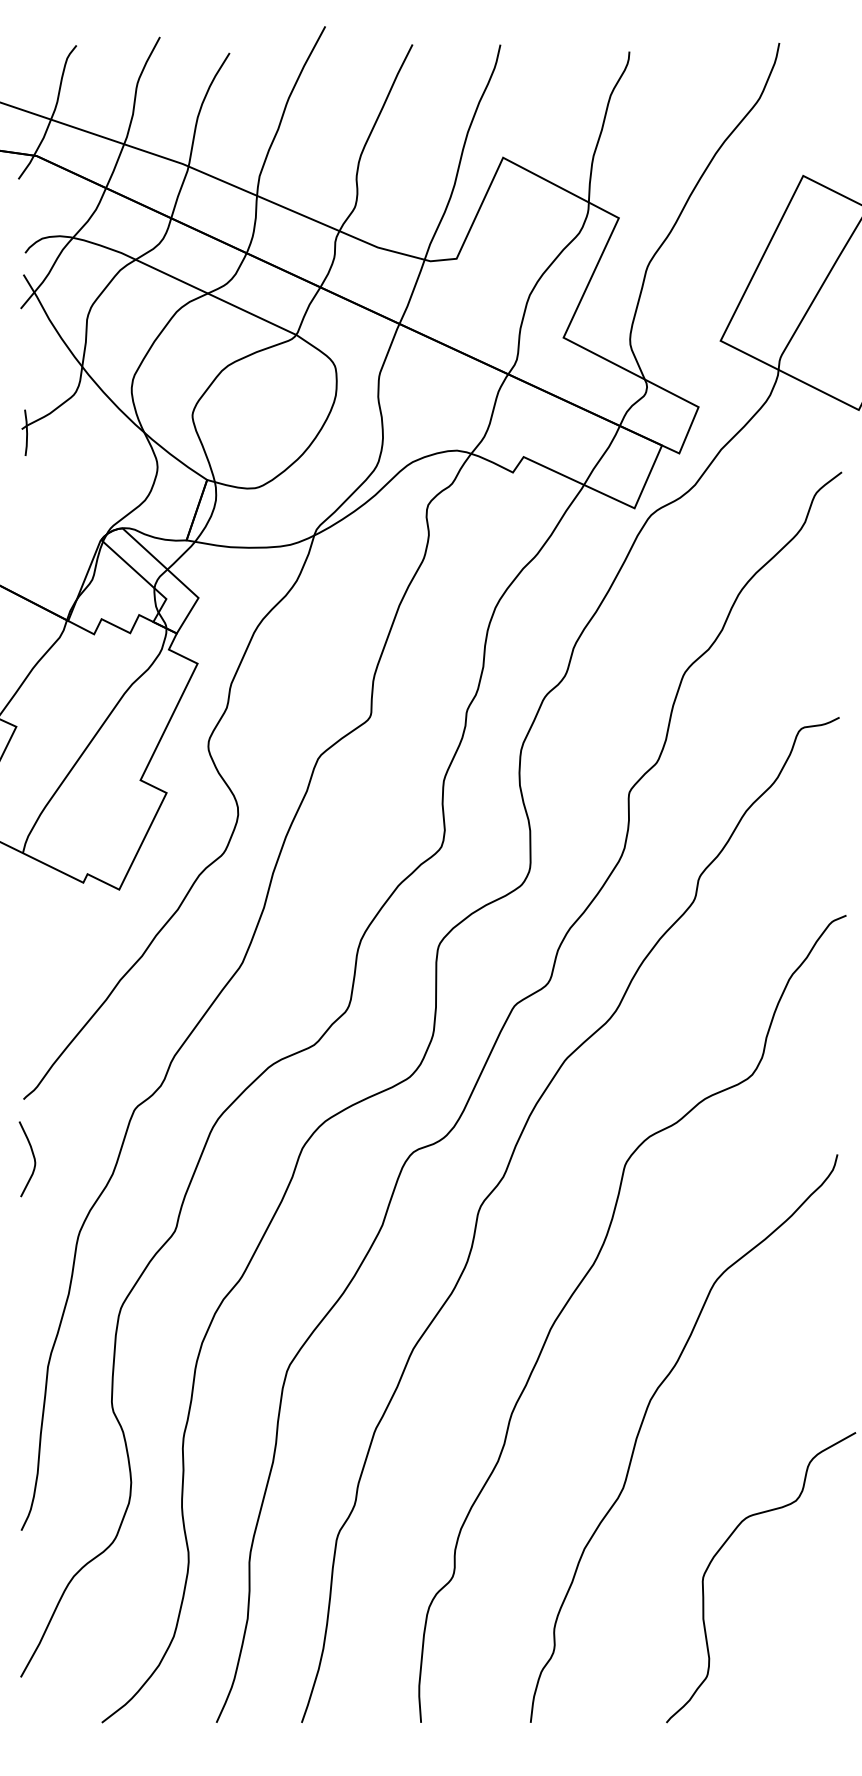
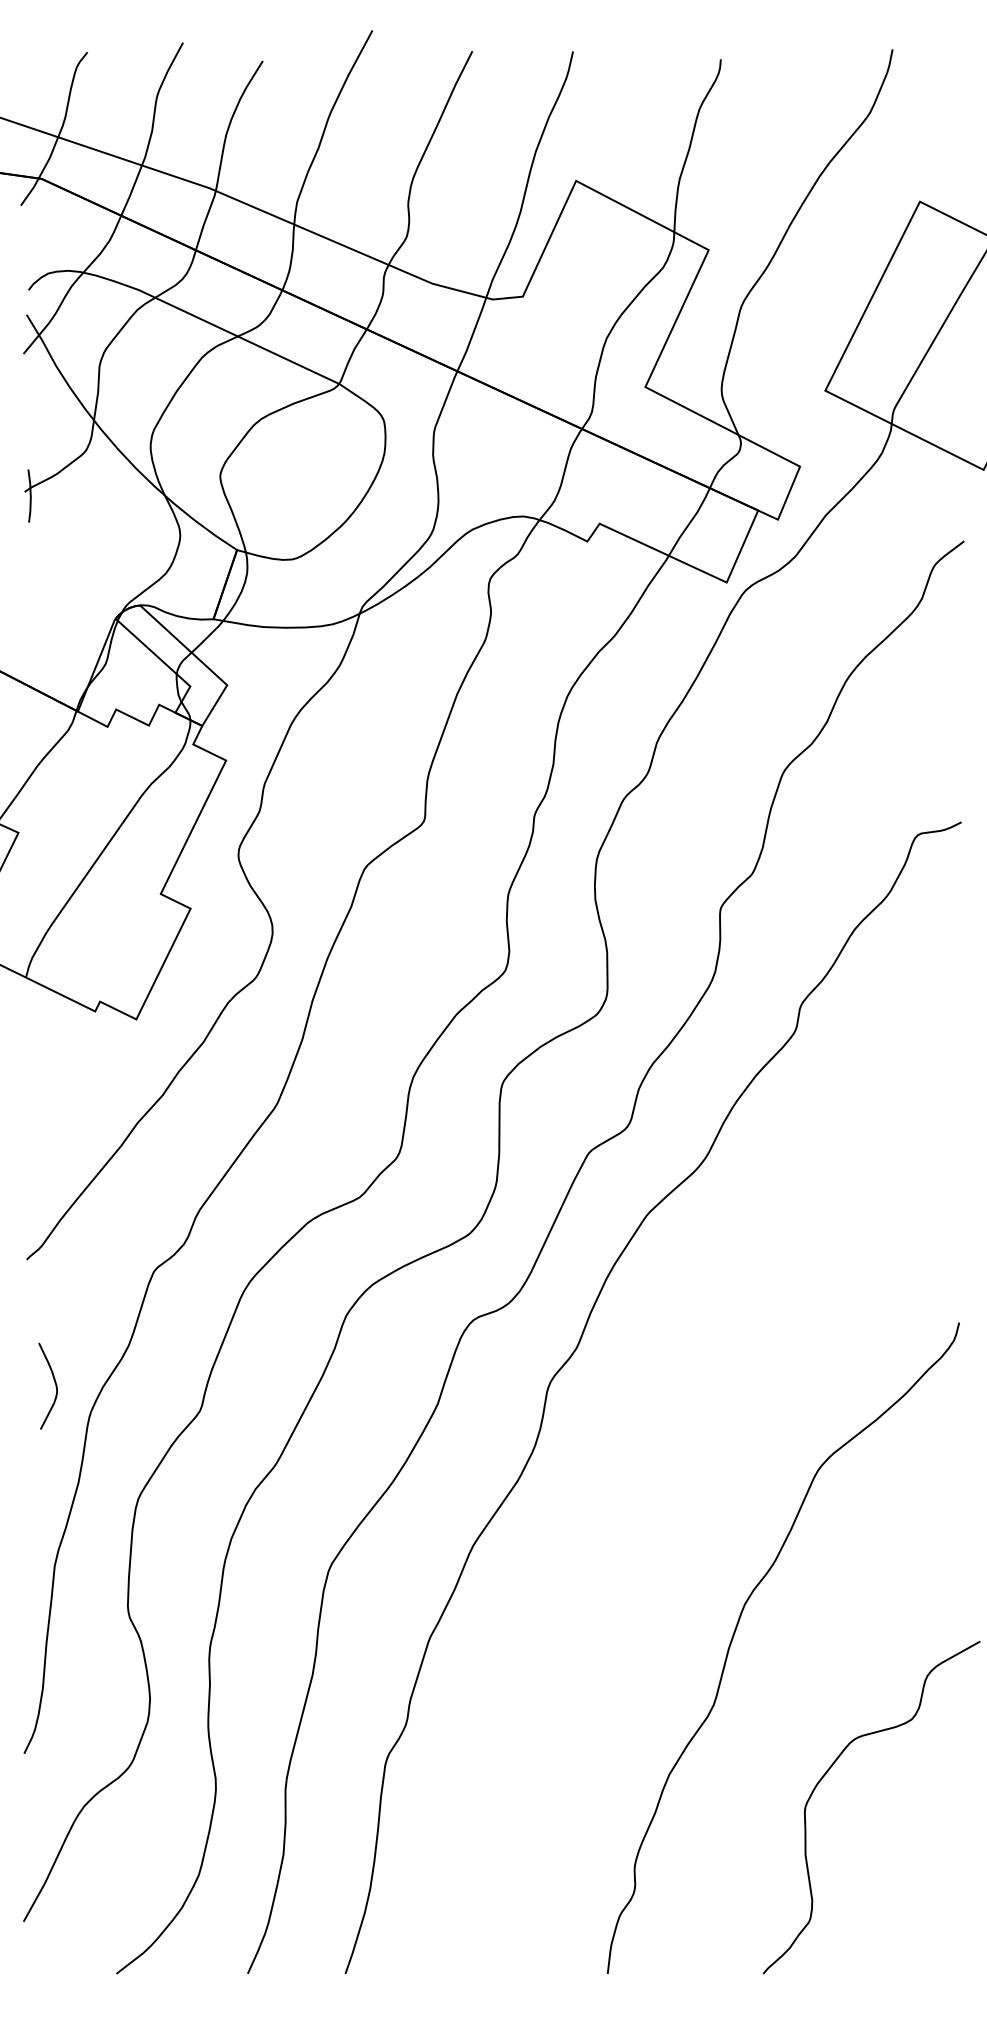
curve: (32, 1156) -> (54, 1383), moved
curve: (580, 1285) -> (664, 1472), removed

